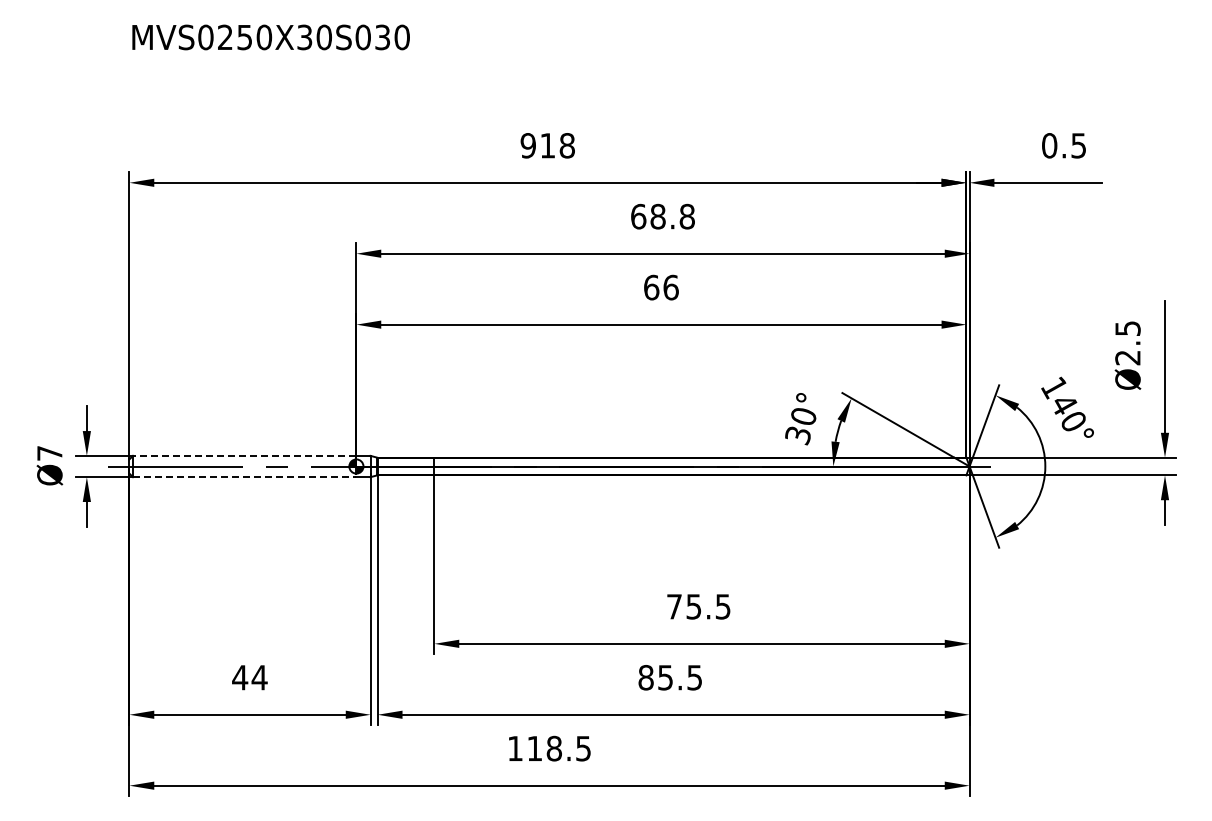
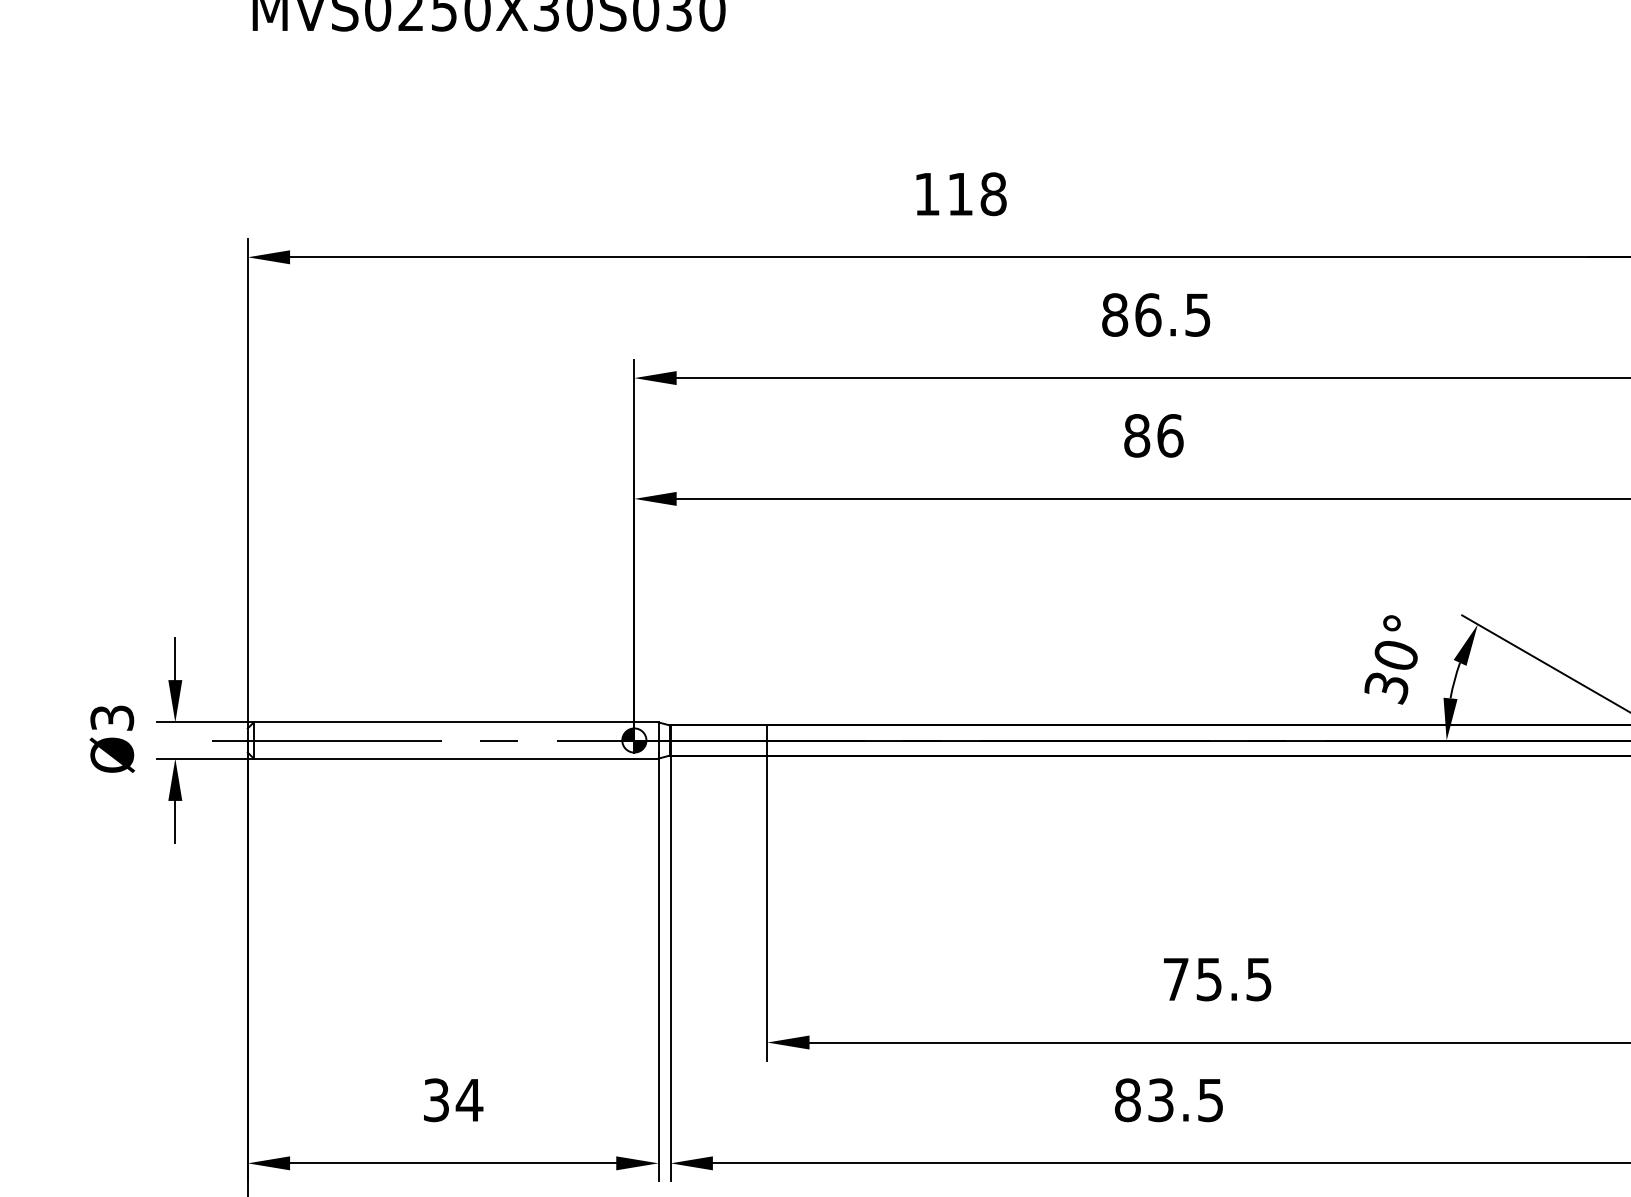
text: (527, 145) -> (925, 193), 918 -> 118
text: (662, 216) -> (1155, 314), 68.8 -> 86.5
text: (651, 287) -> (1136, 435), 66 -> 86
text: (49, 453) -> (111, 718), Ø7 -> Ø3
line: (244, 455) -> (443, 721), dashed -> solid
line: (244, 477) -> (443, 759), dashed -> solid
text: (240, 677) -> (436, 1099), 44 -> 34
text: (665, 677) -> (1160, 1099), 85.5 -> 83.5

